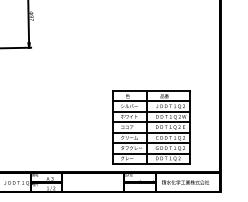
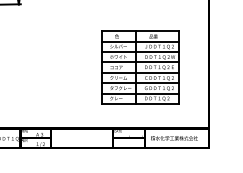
part: (151, 127) -> (140, 67), moved

